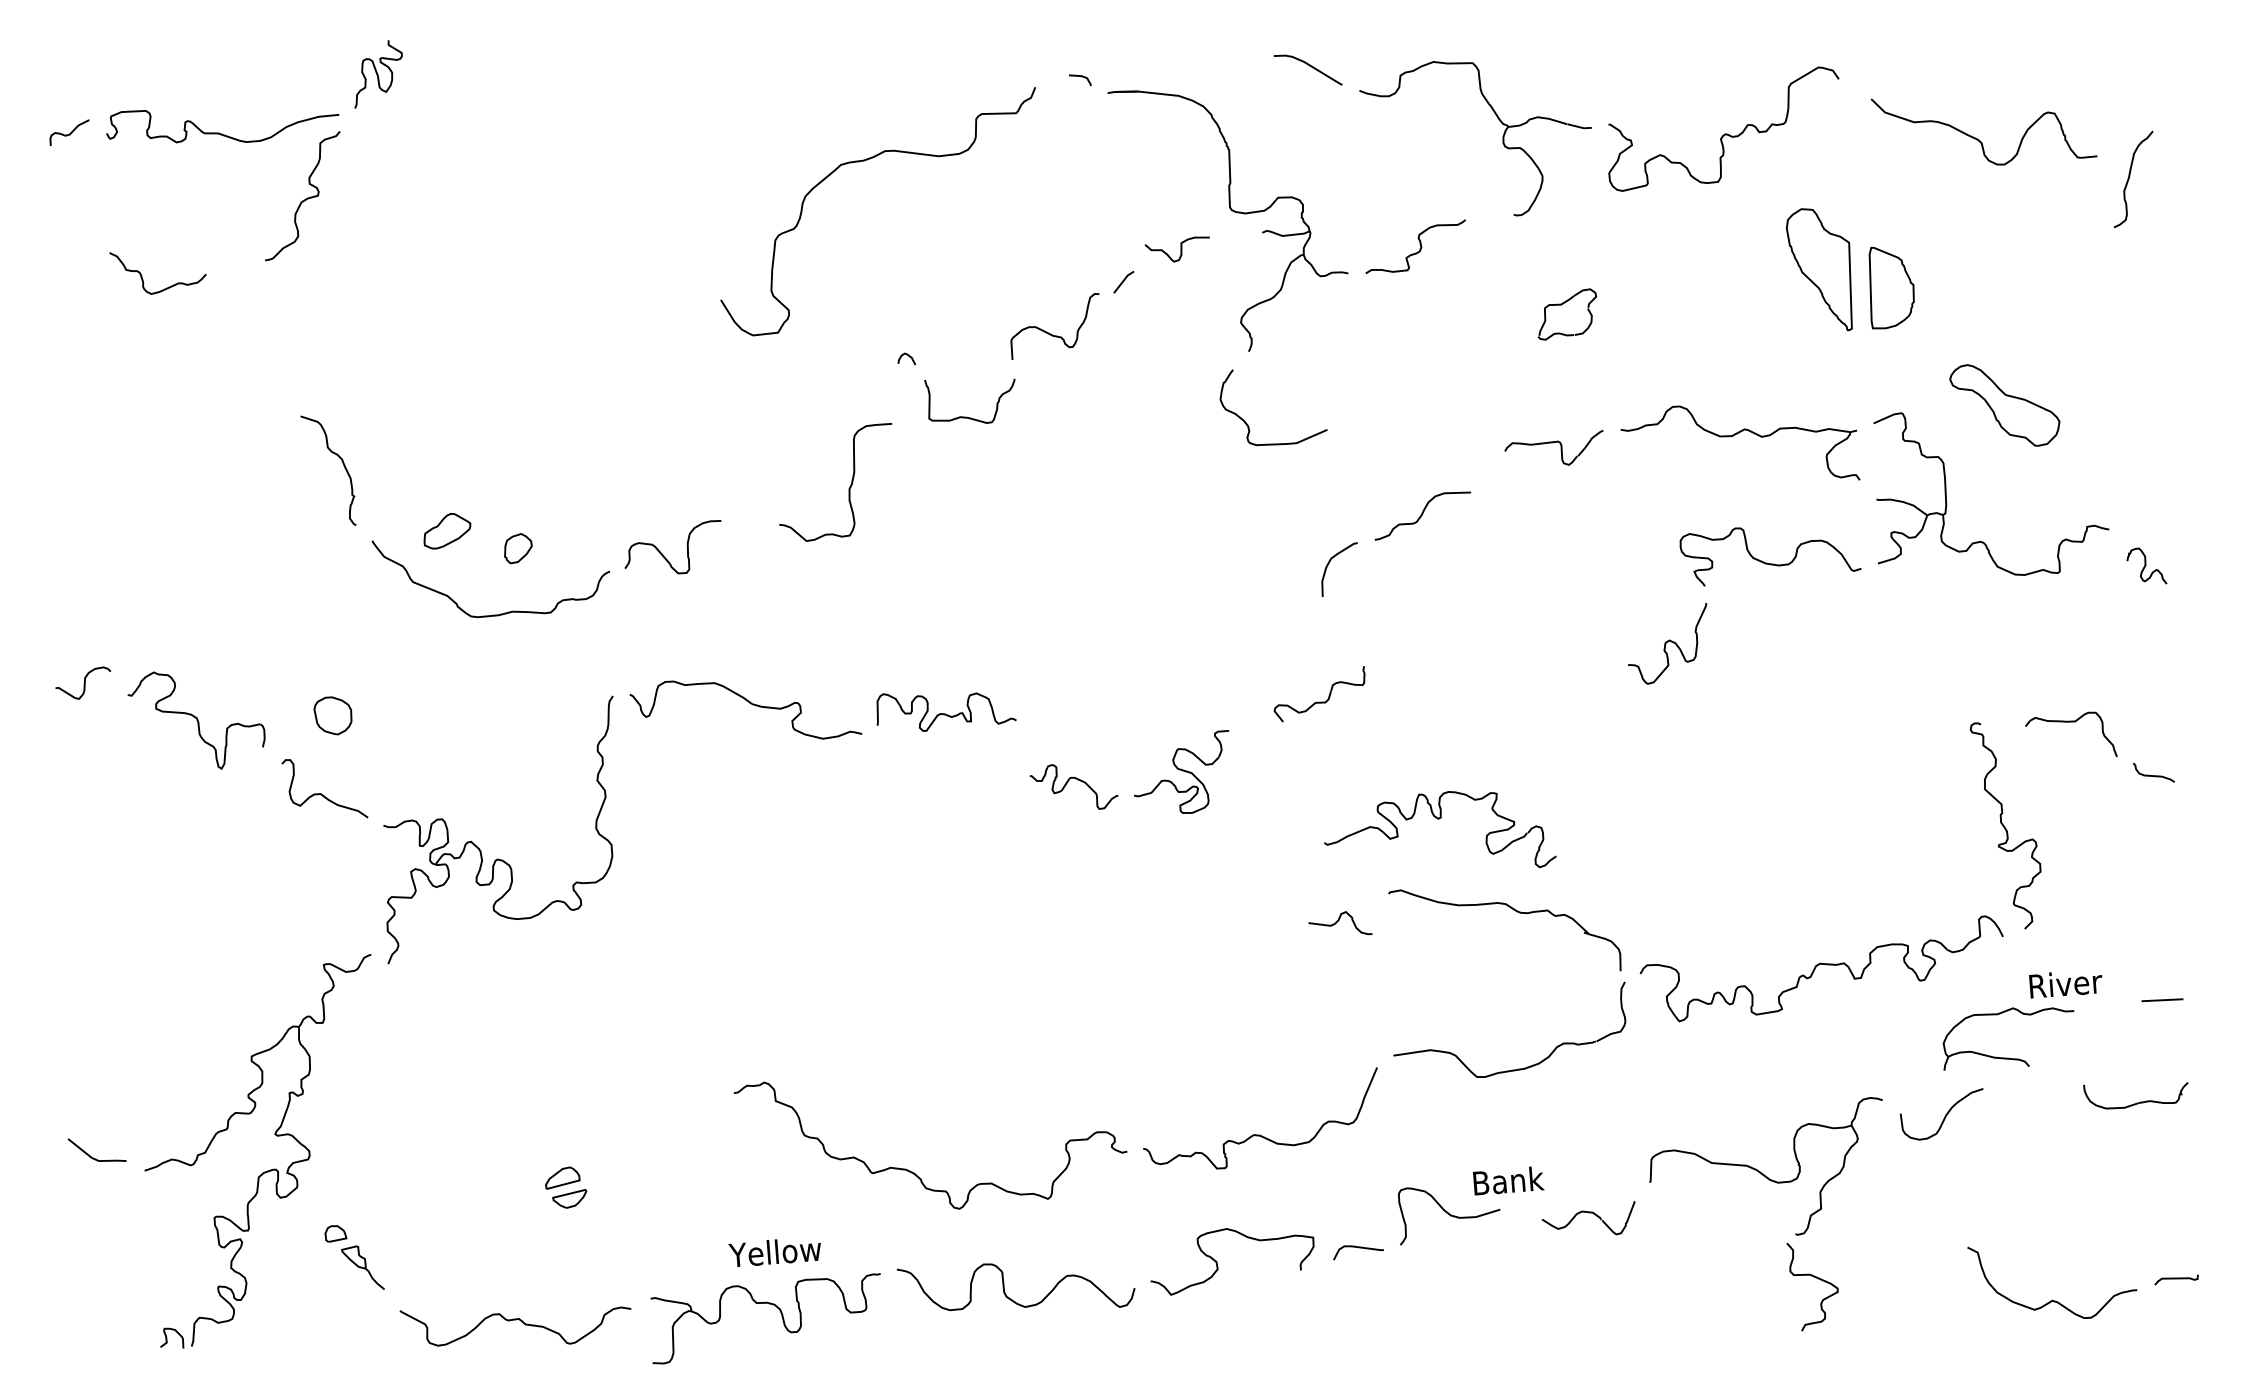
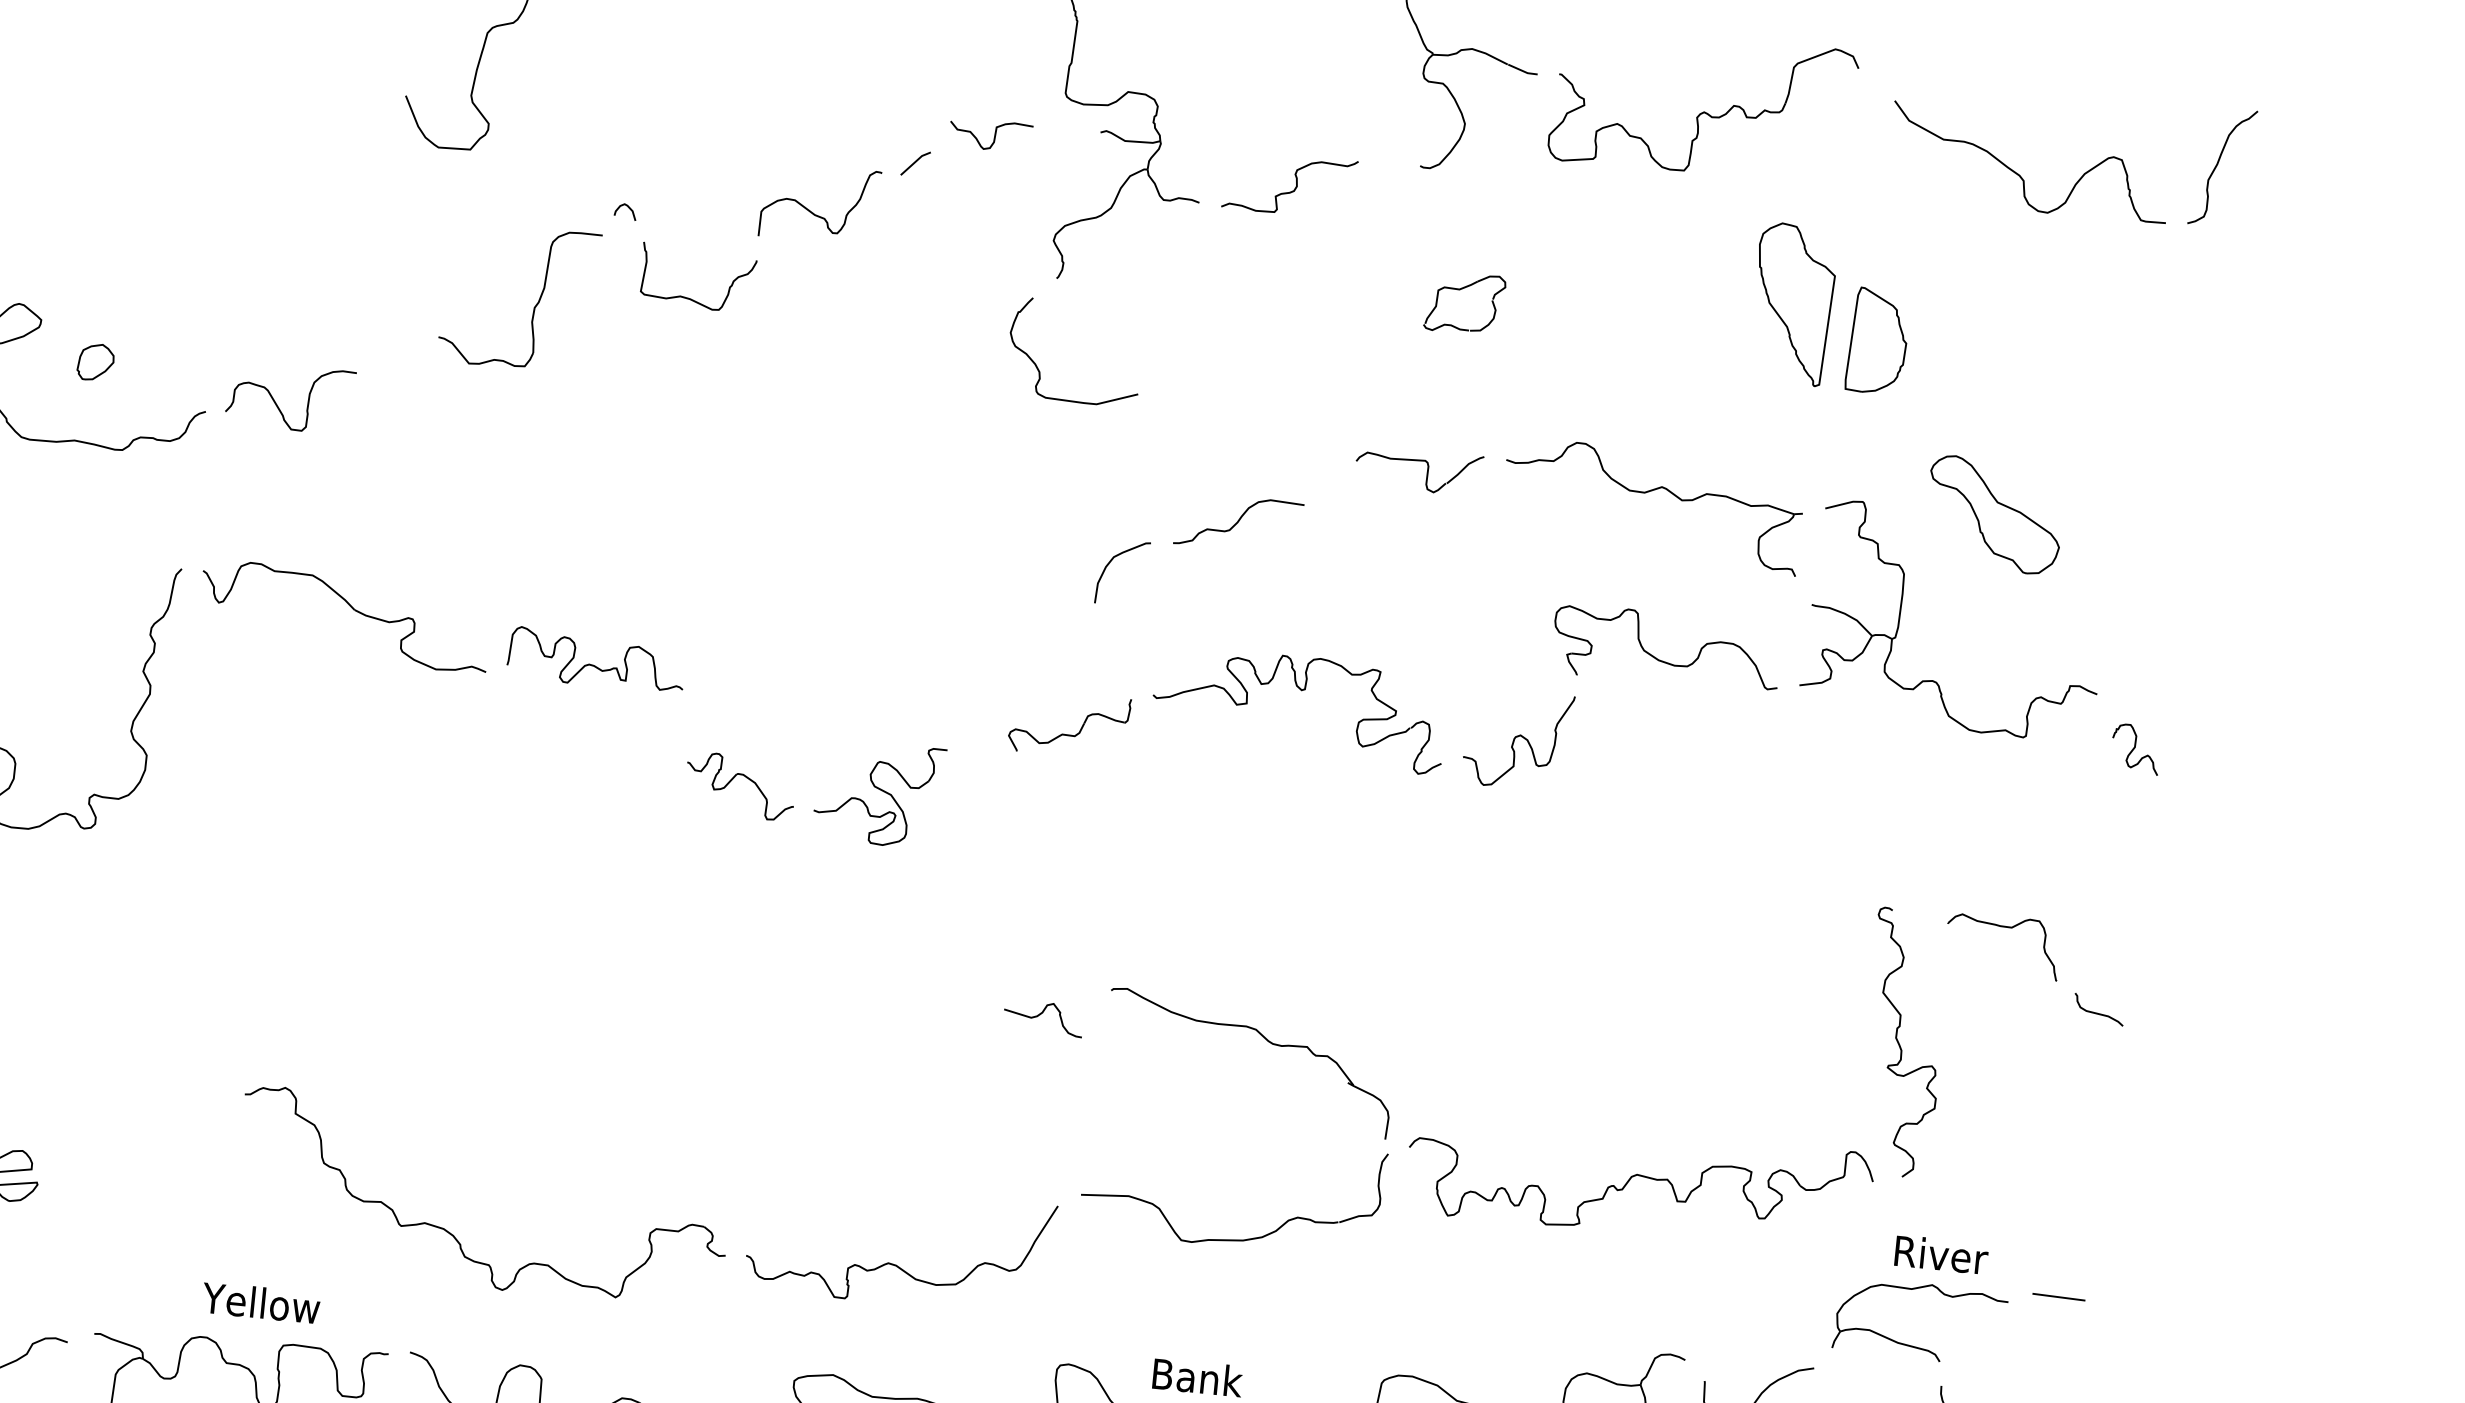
curve: (2129, 179) -> (2217, 166), moved
part: (848, 488) -> (533, 306), moved
part: (1439, 819) -> (1302, 691), moved
part: (2008, 1057) -> (1915, 1345), moved

